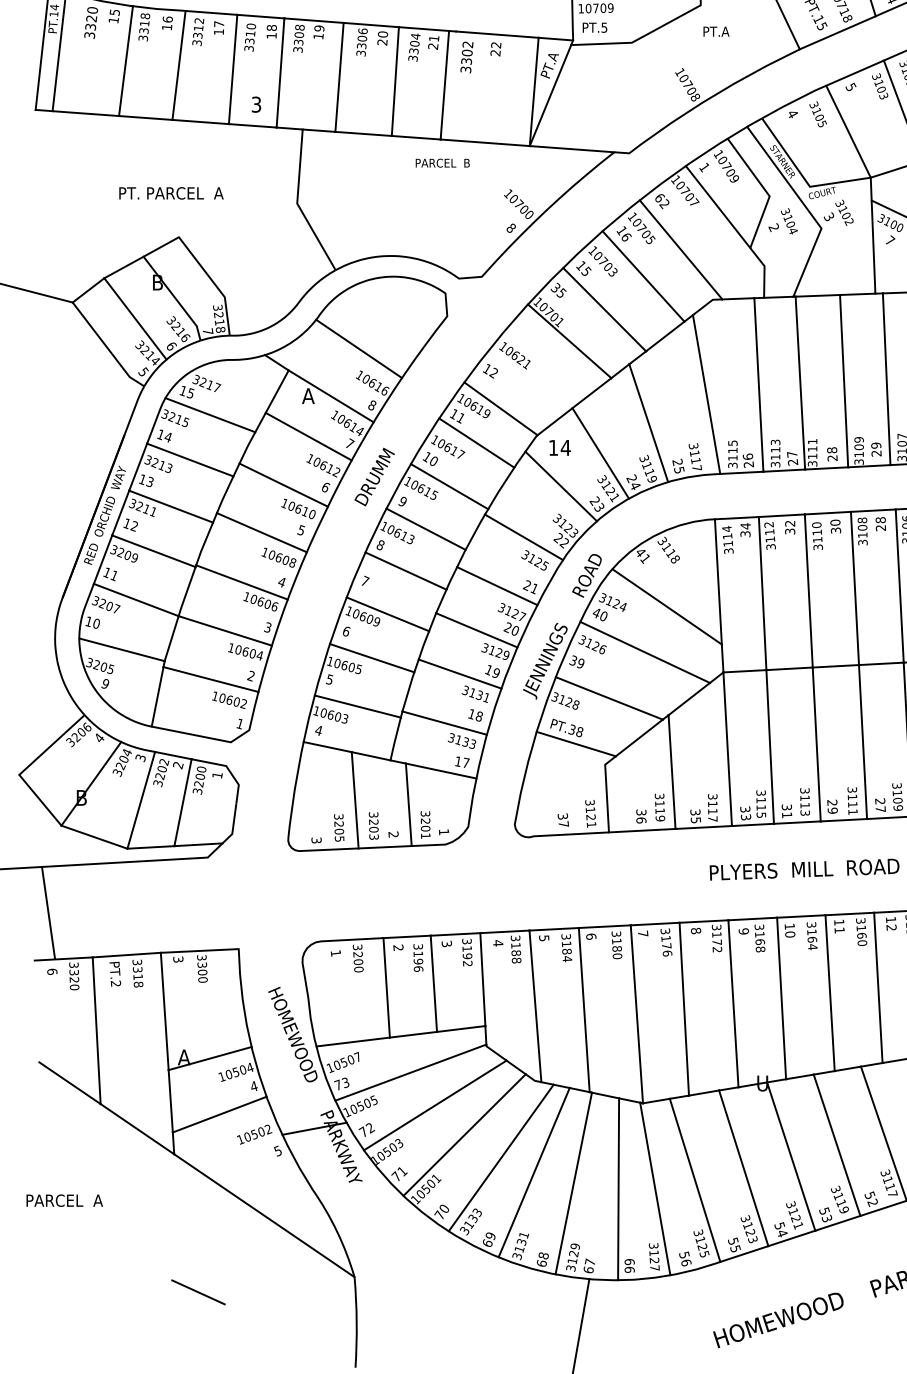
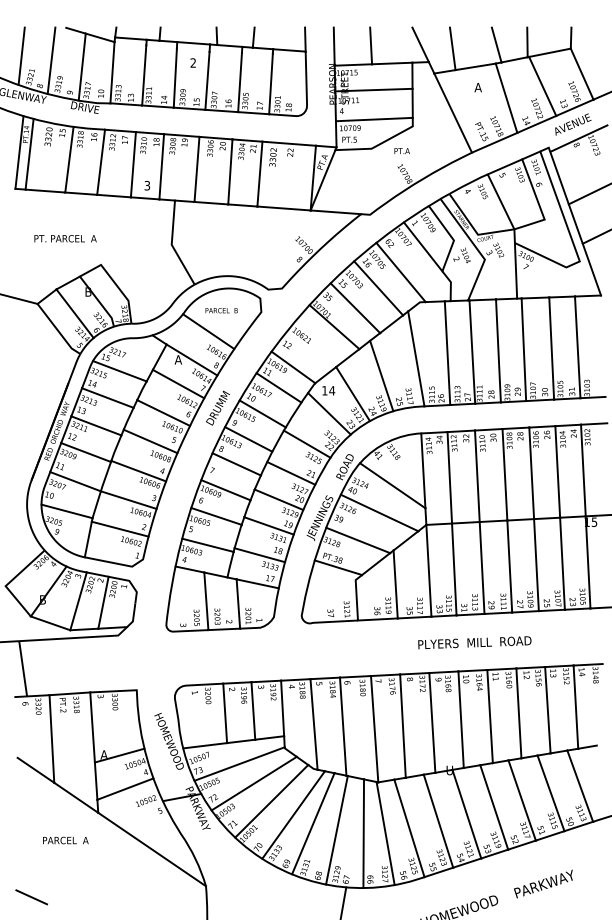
text: (715, 30) -> (401, 150), moved
text: (442, 162) -> (221, 310), moved
text: (171, 192) -> (65, 238), moved
text: (64, 1200) -> (65, 840), moved
line: (198, 1292) -> (31, 897), moved

